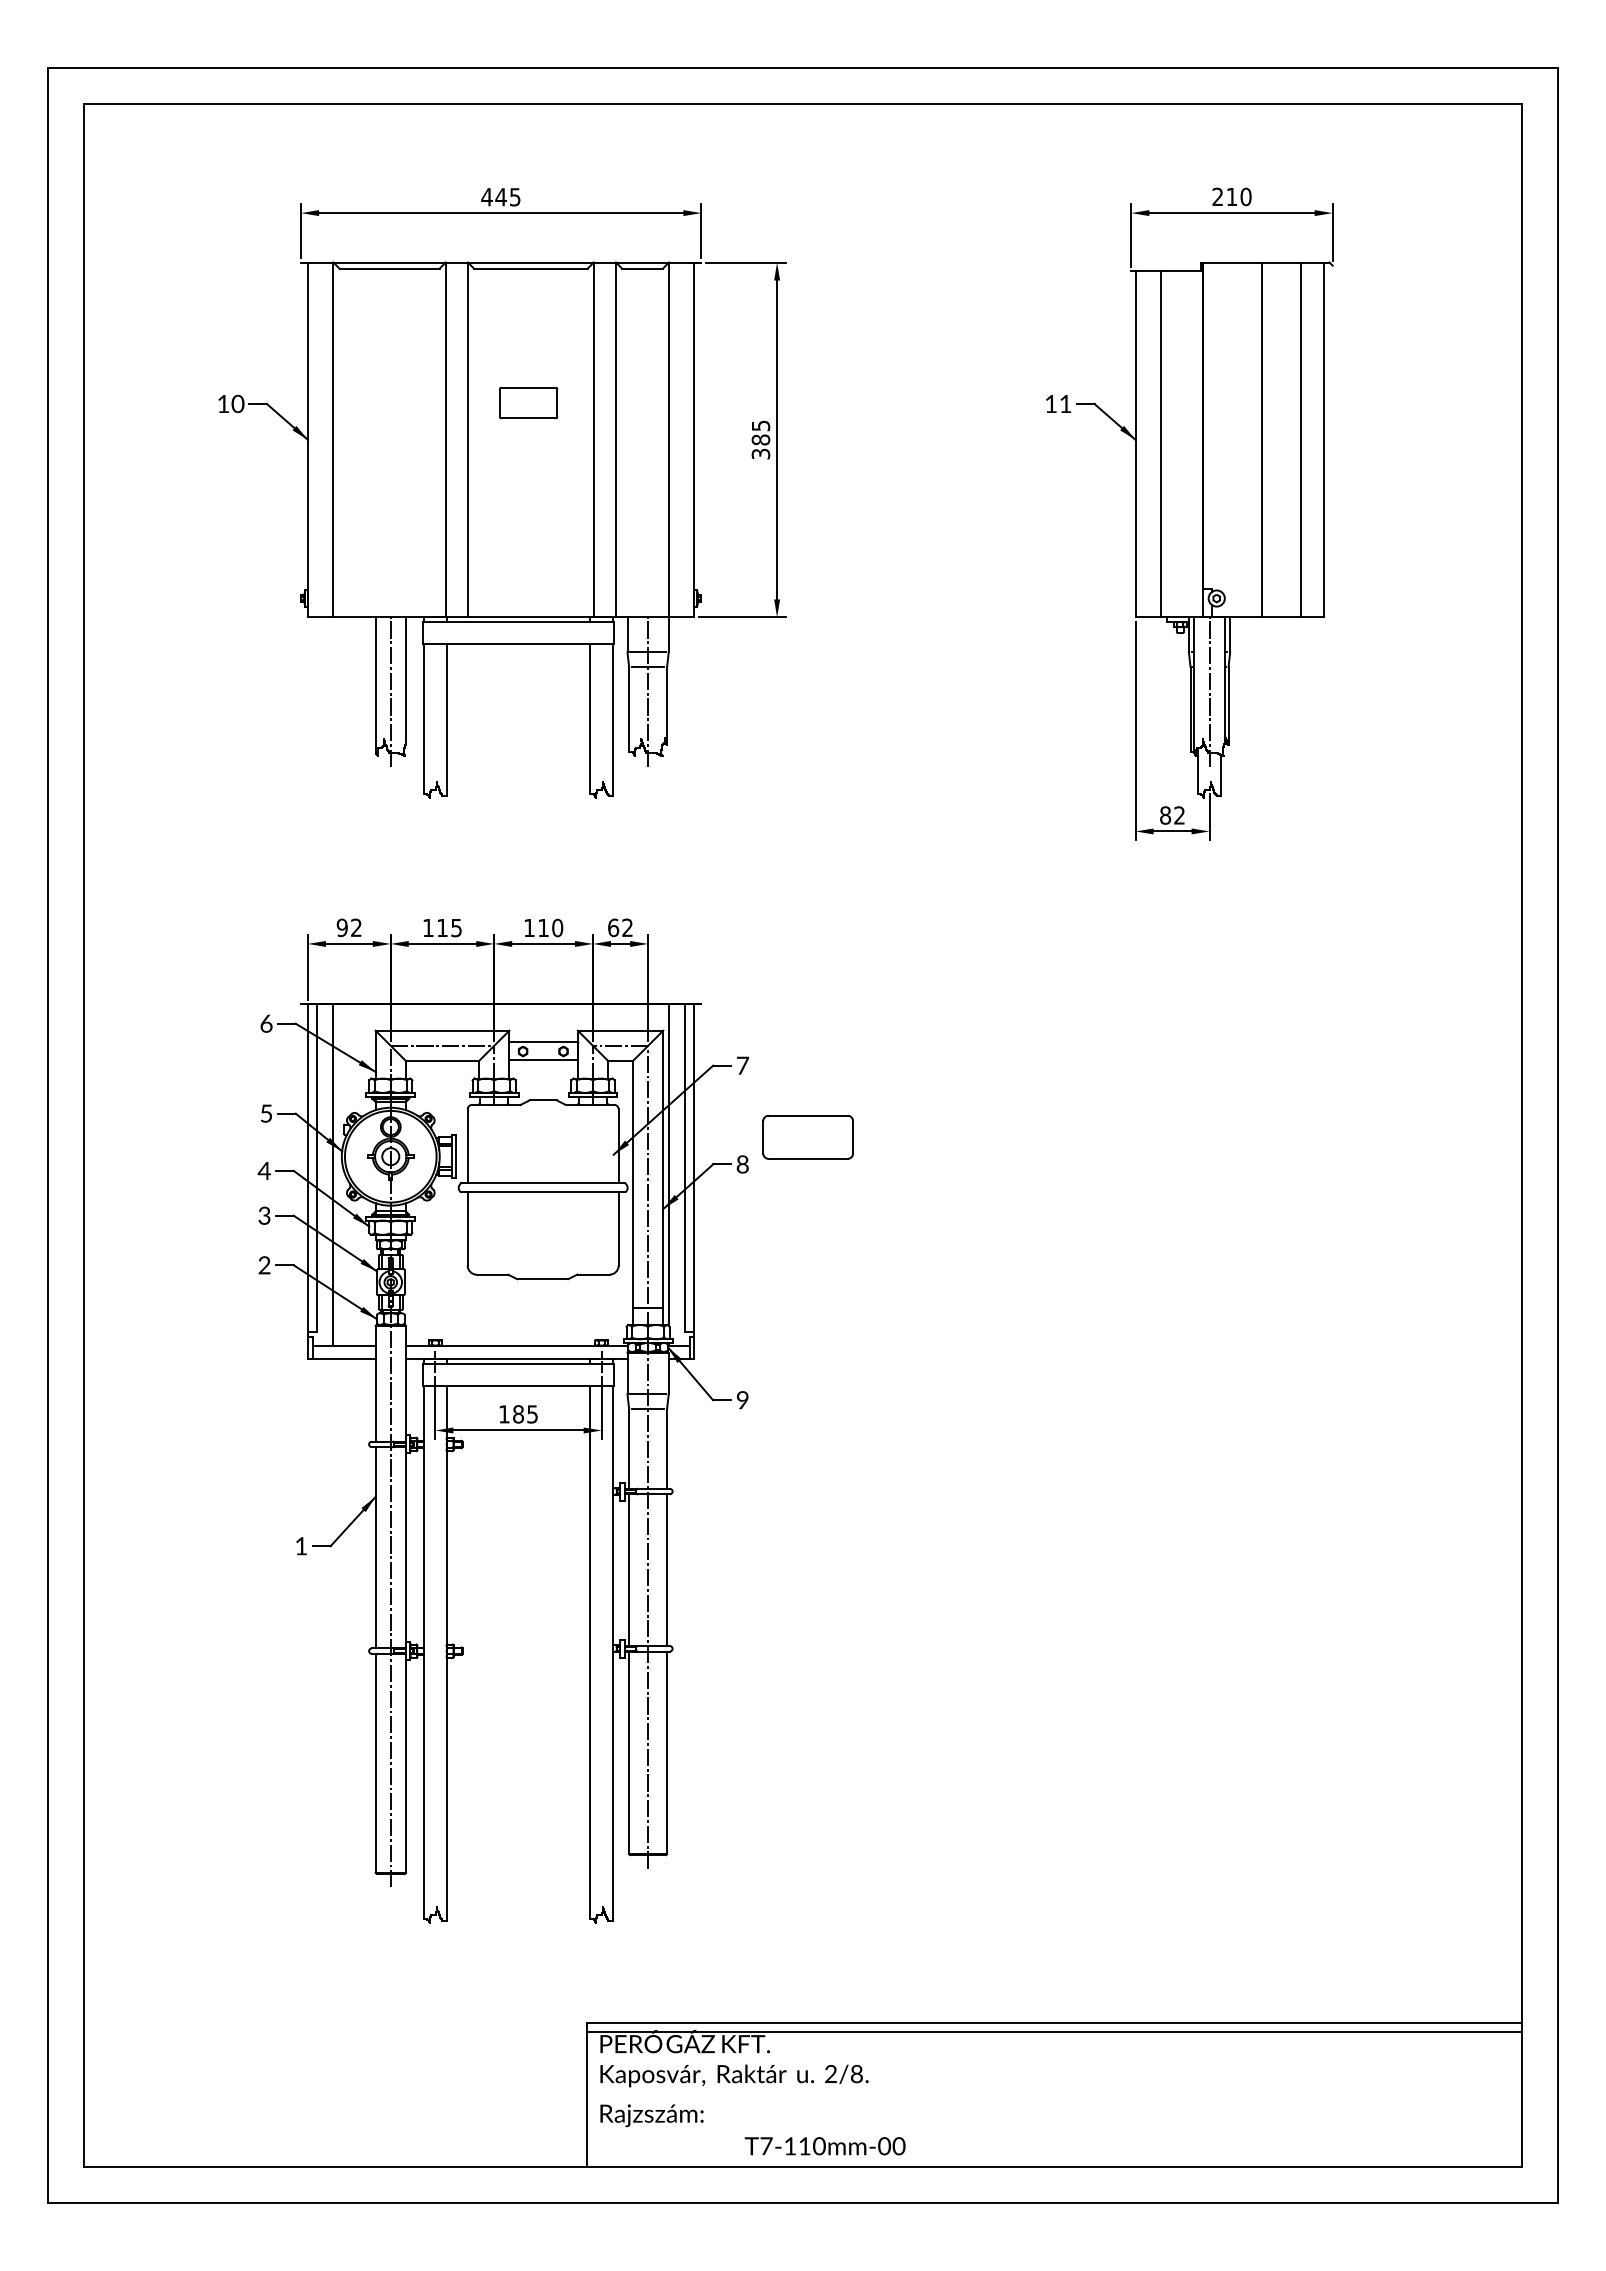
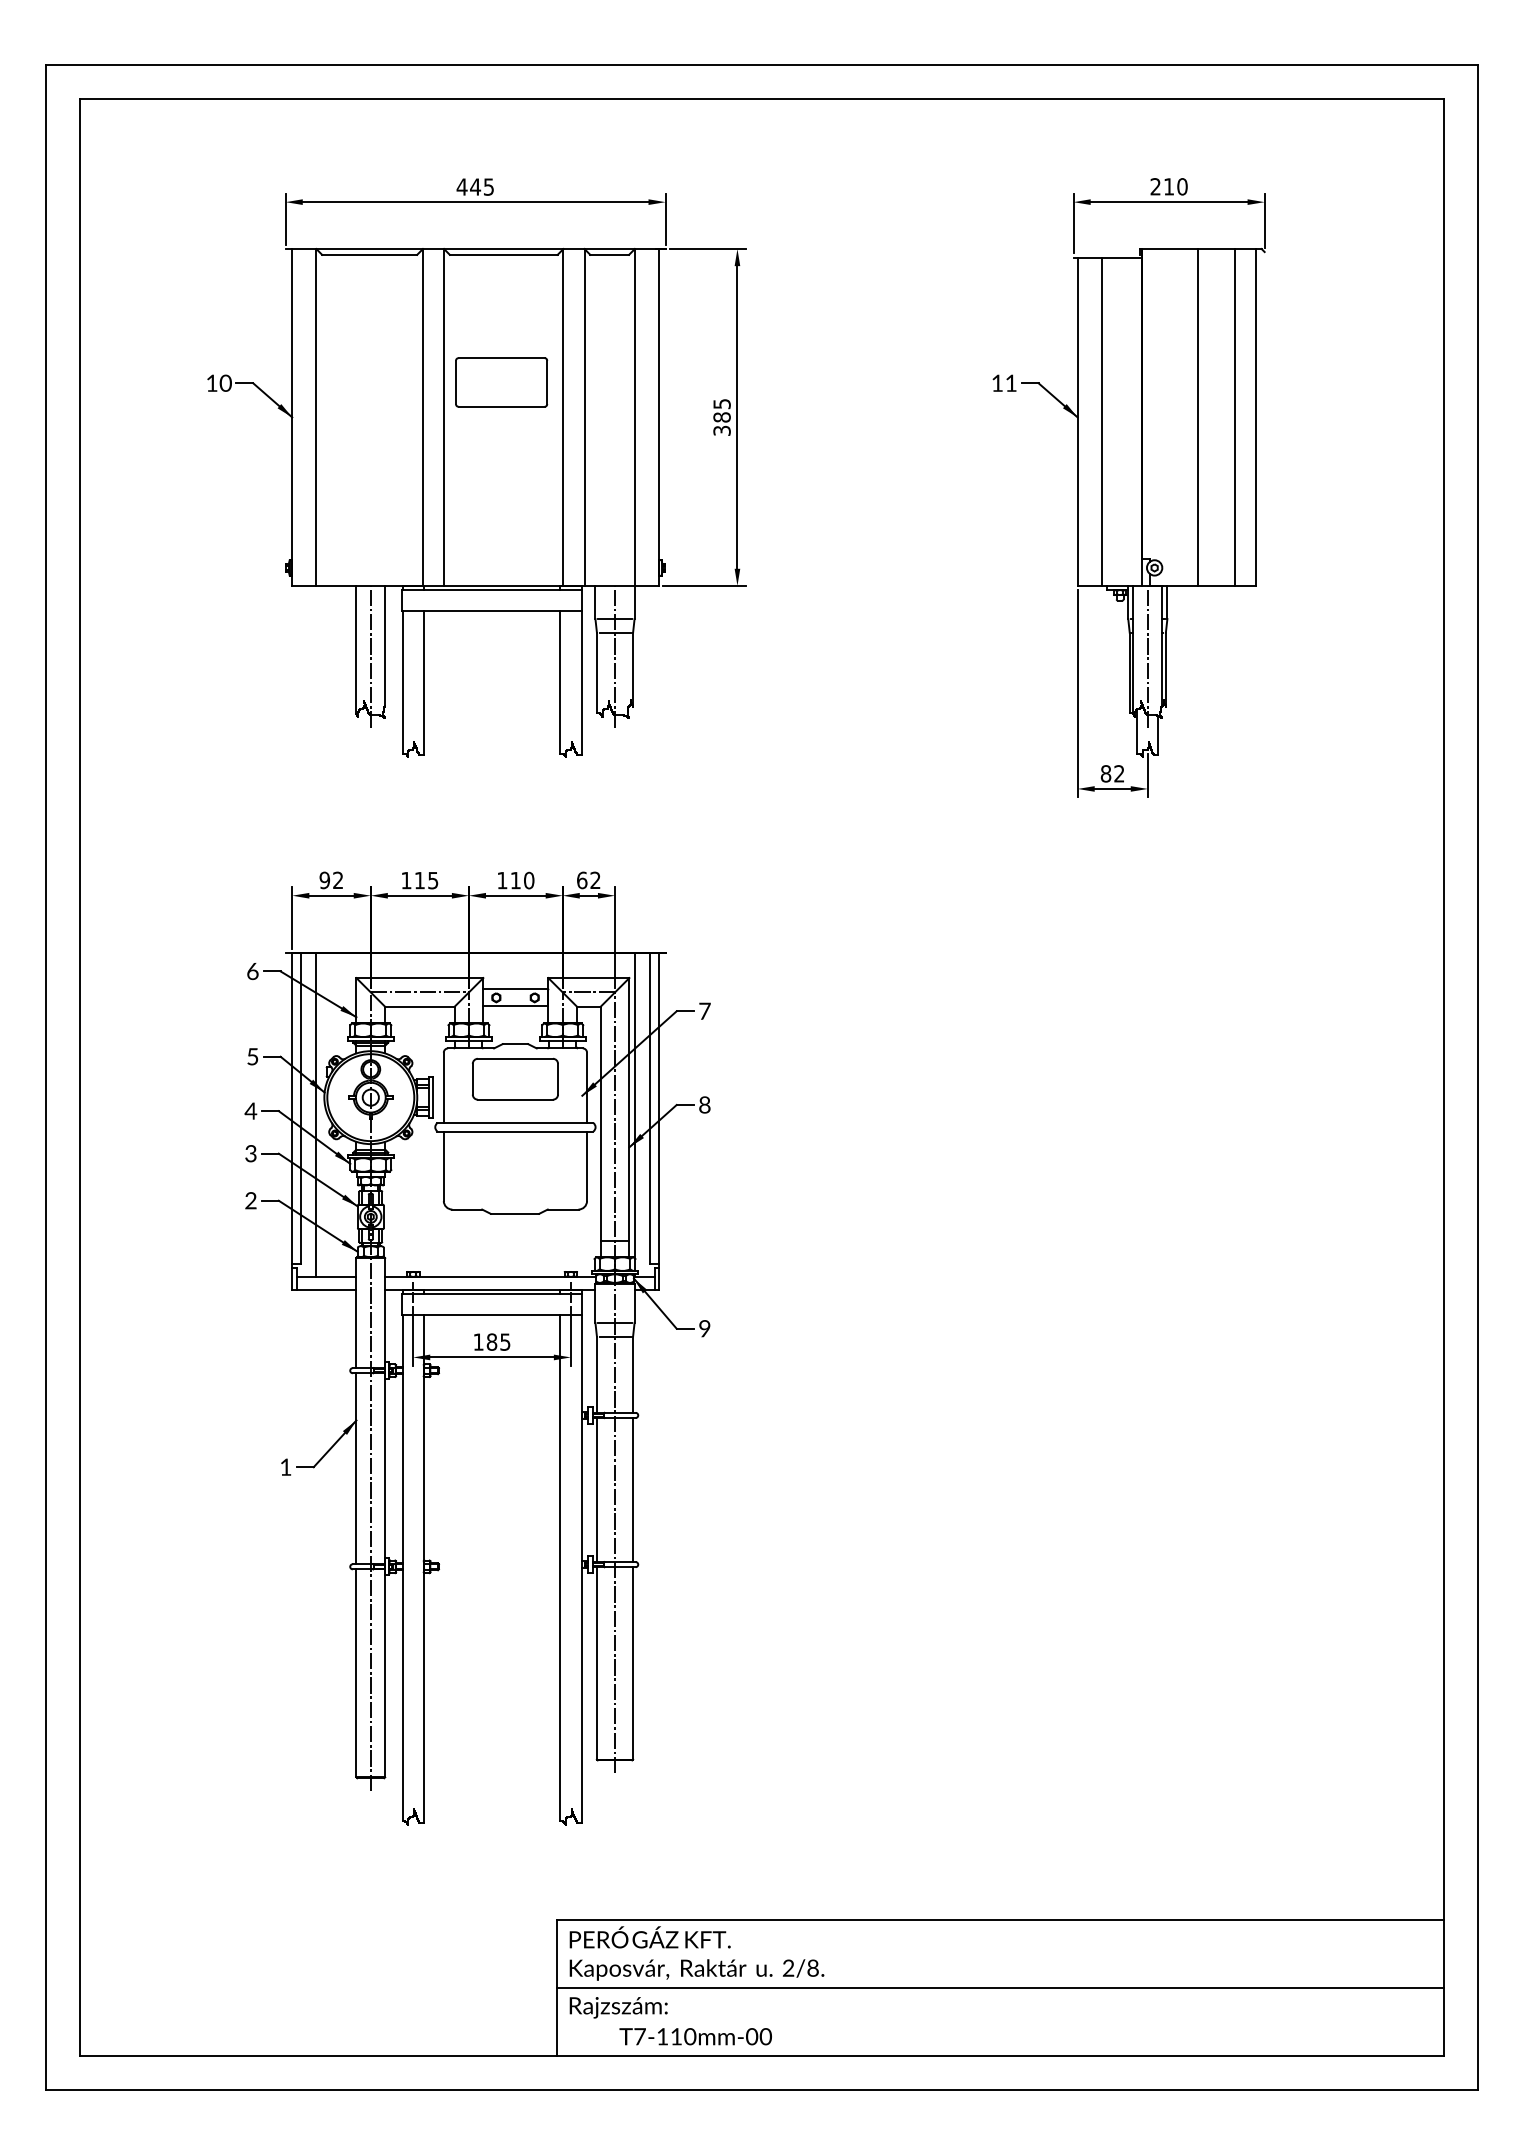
part: (528, 402) -> (501, 381), size x1.67
part: (807, 1136) -> (514, 1078), moved
line: (1054, 2032) -> (1000, 1988), moved
text: (824, 2146) -> (695, 2036), moved

